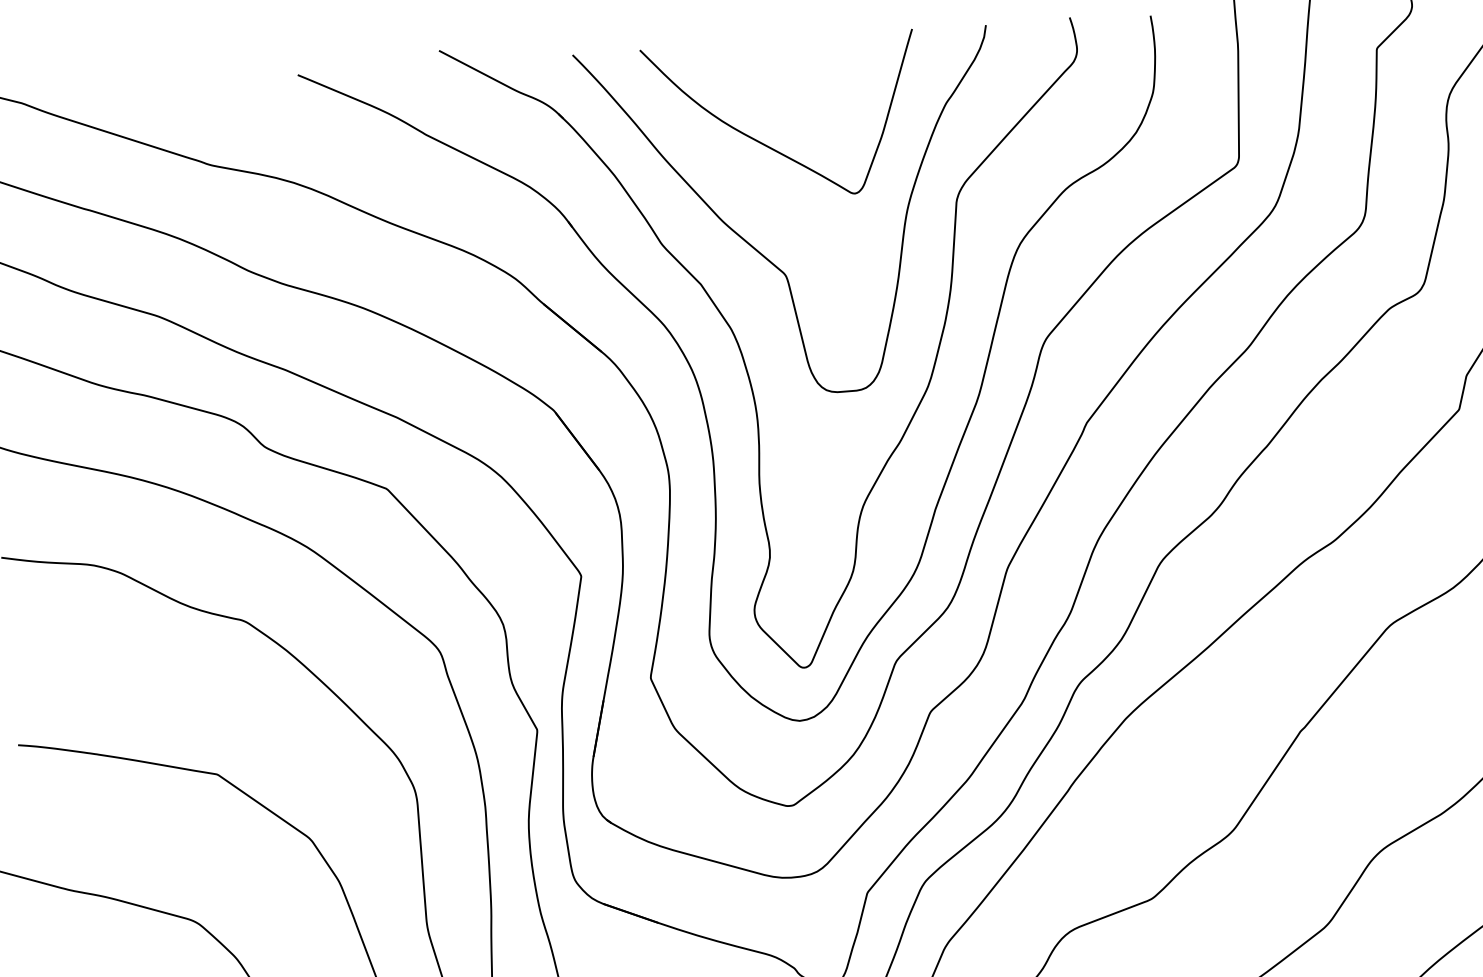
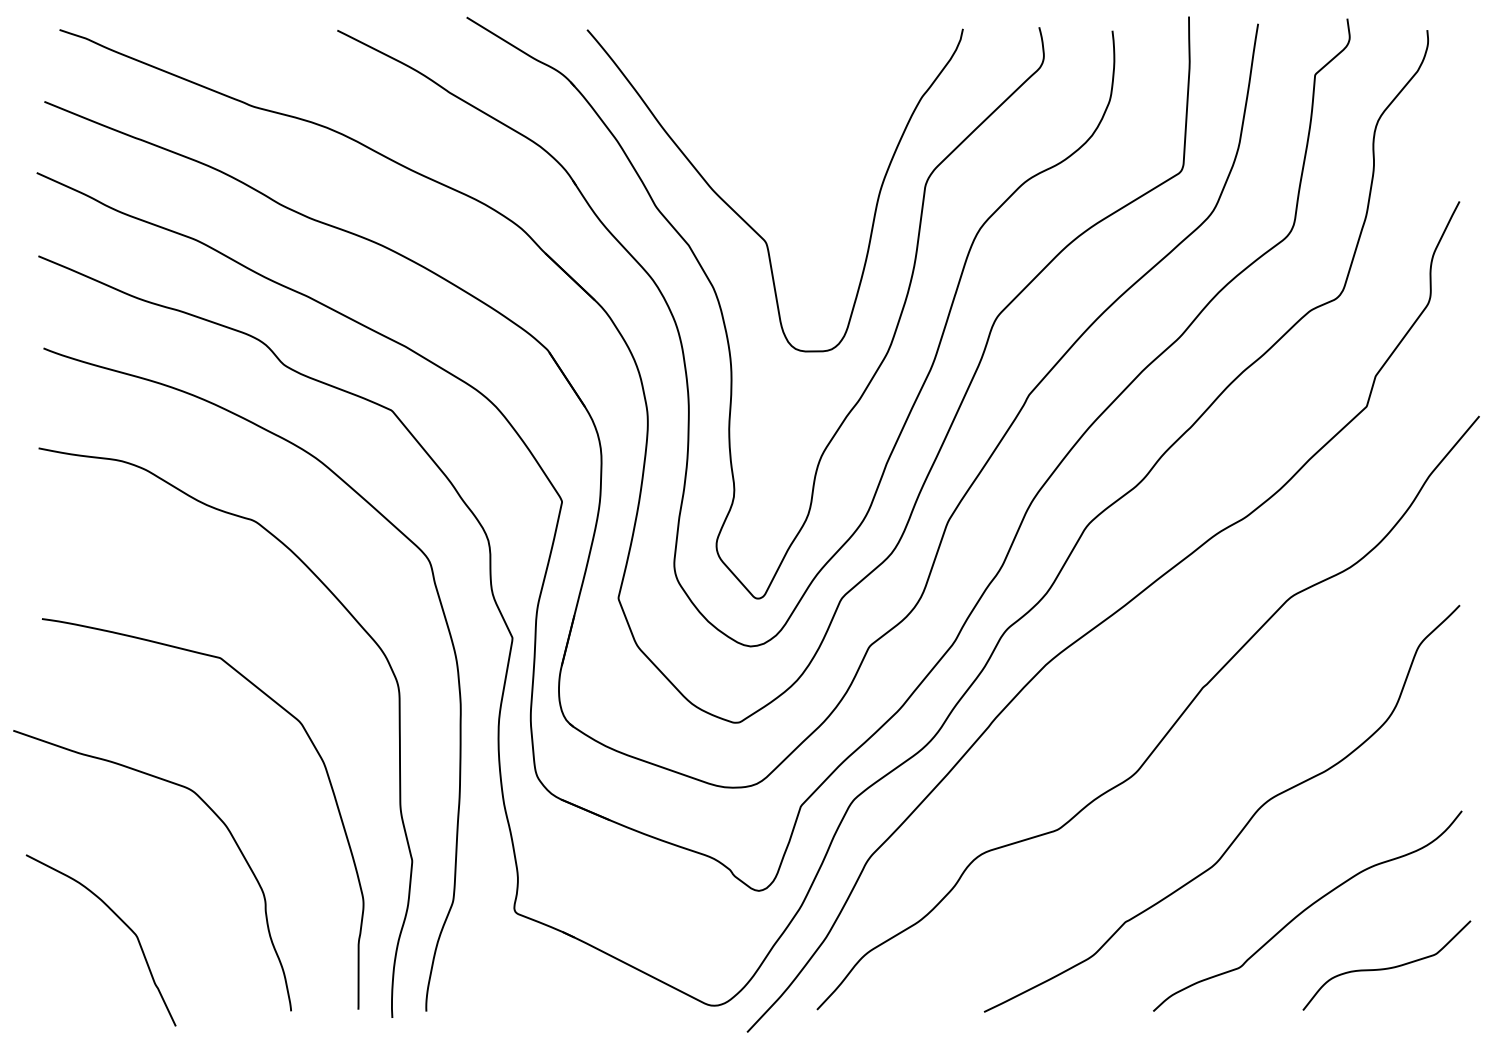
curve: (765, 144) -> (756, 122), removed

